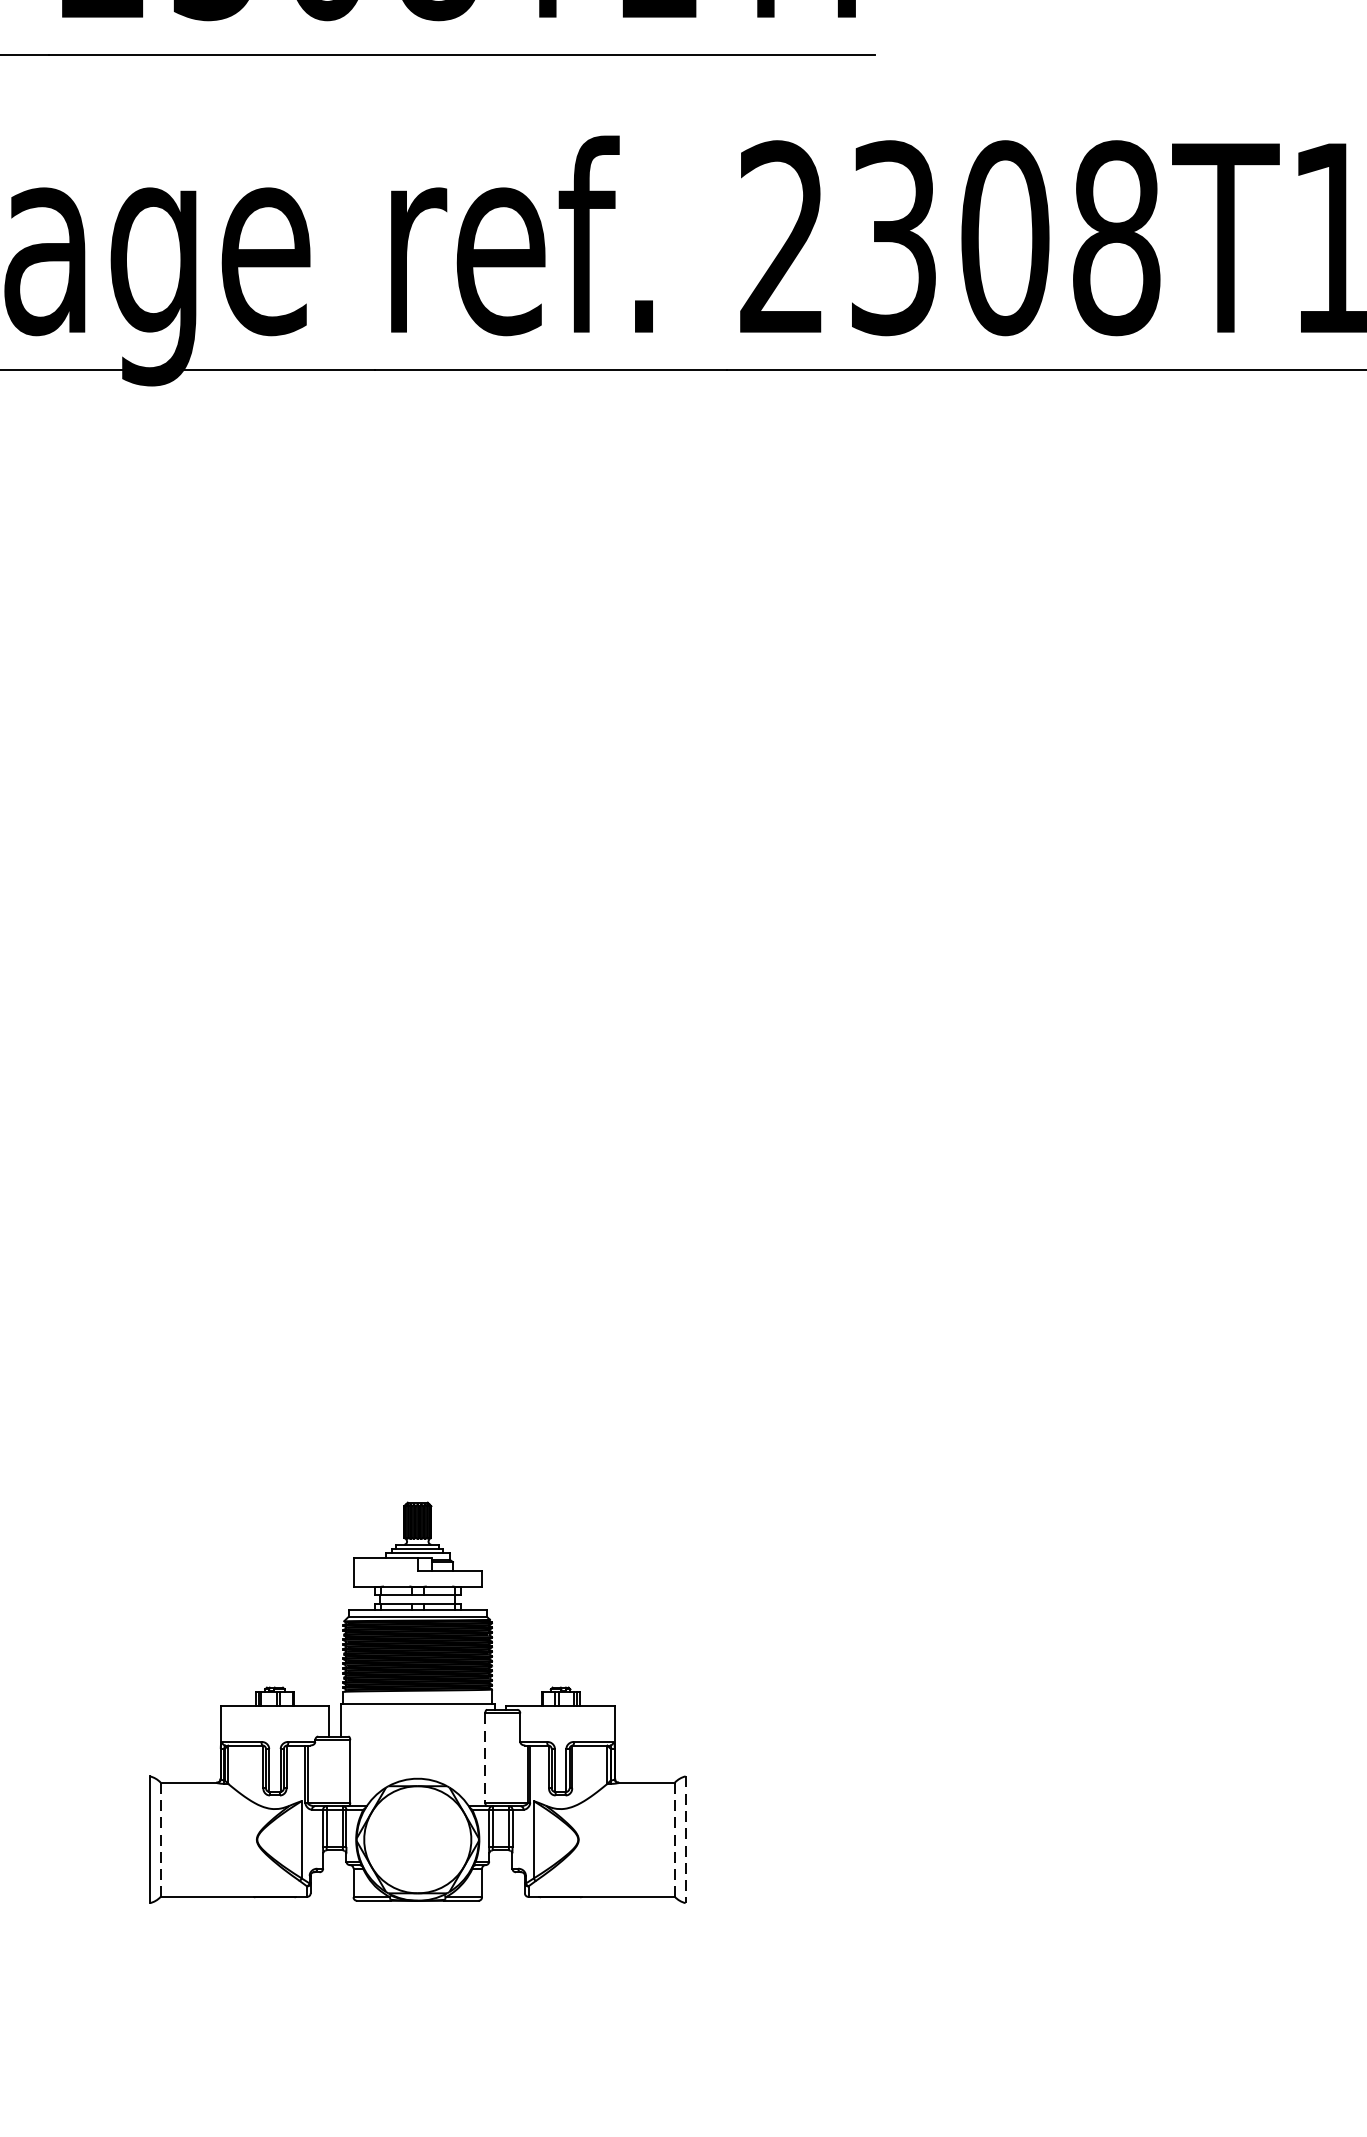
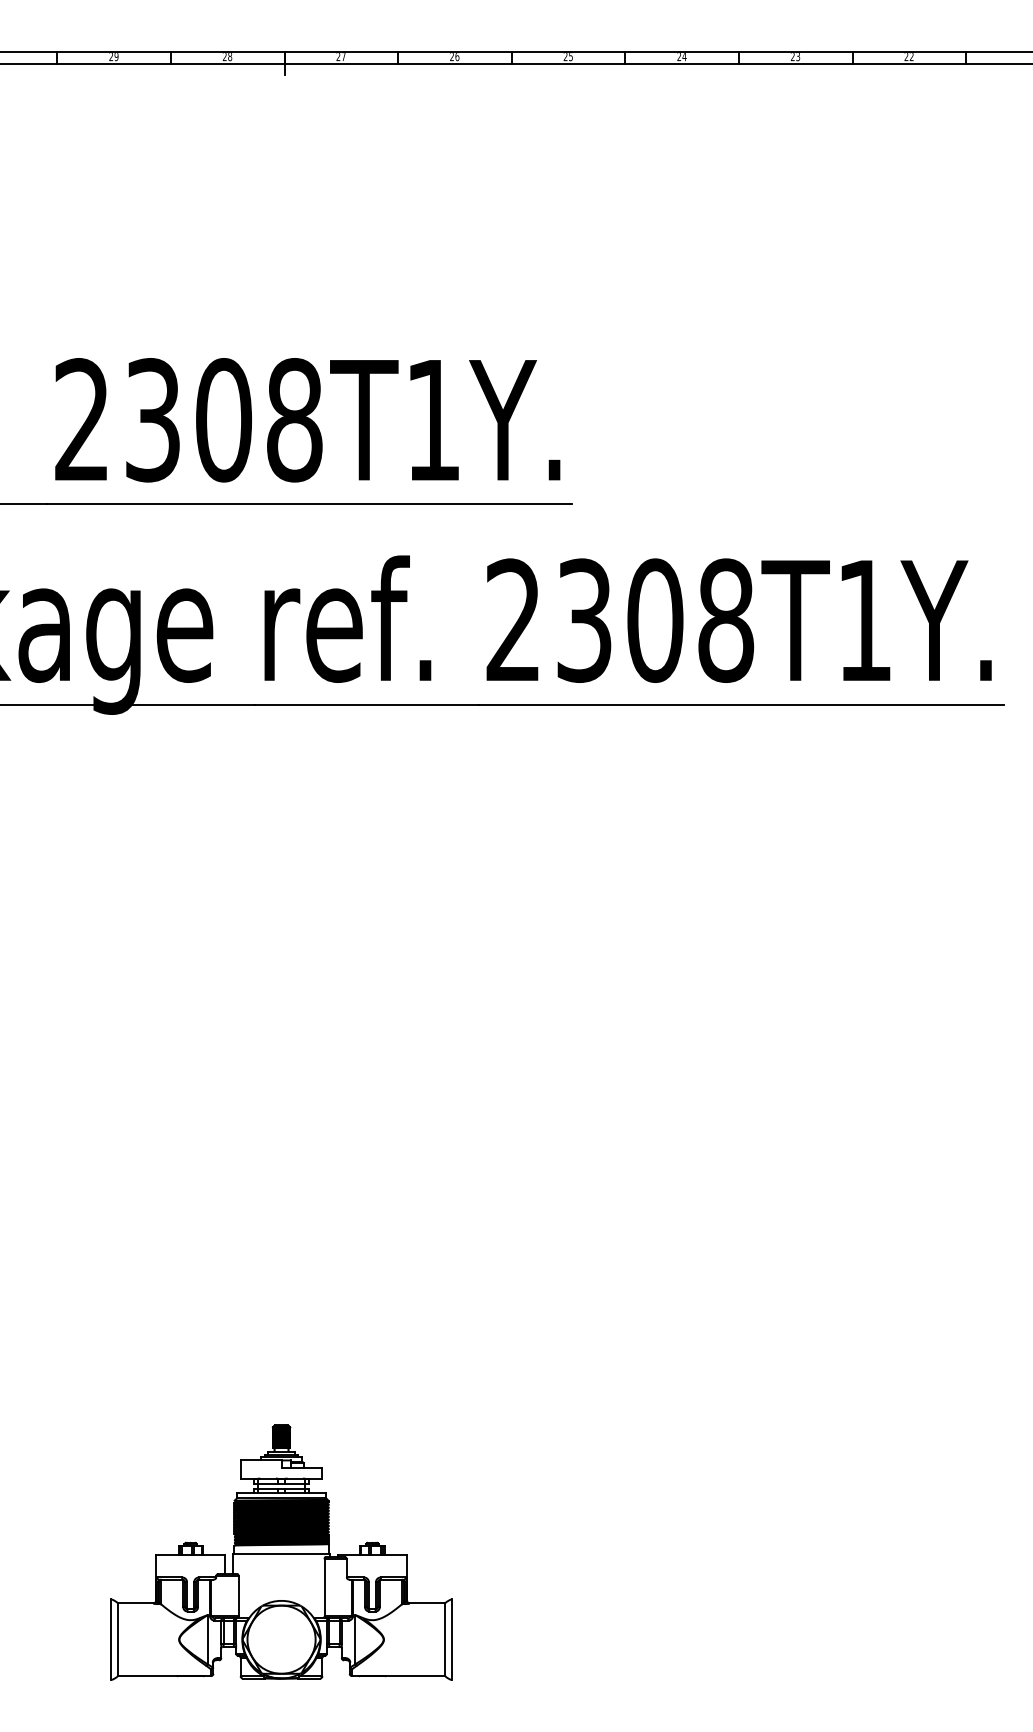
line: (485, 1759) -> (324, 1588), dashed -> solid
line: (159, 1841) -> (117, 1640), dashed -> solid
line: (675, 1841) -> (445, 1640), dashed -> solid
line: (684, 1841) -> (451, 1640), dashed -> solid

